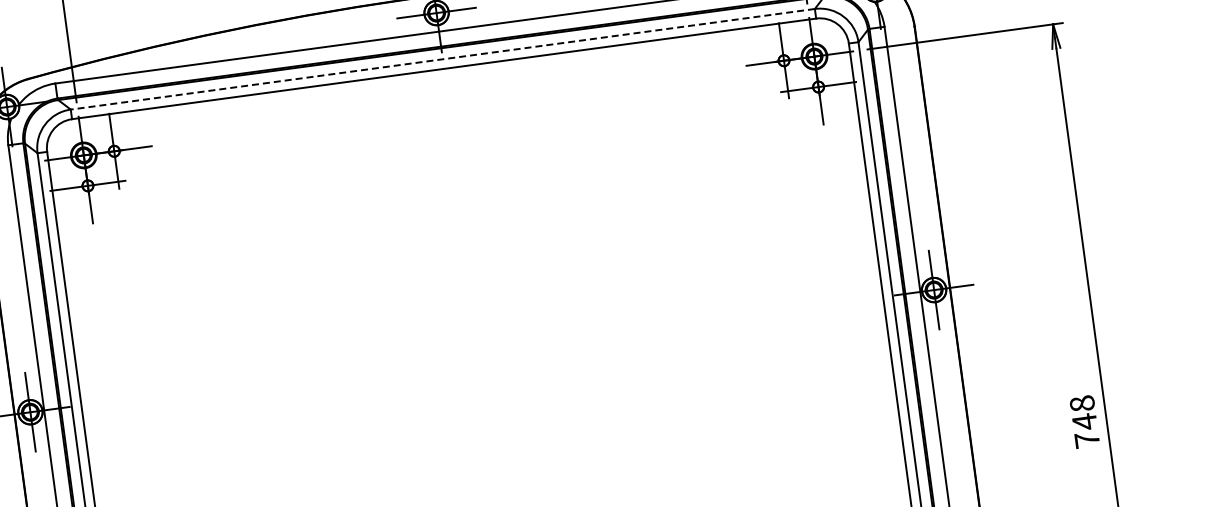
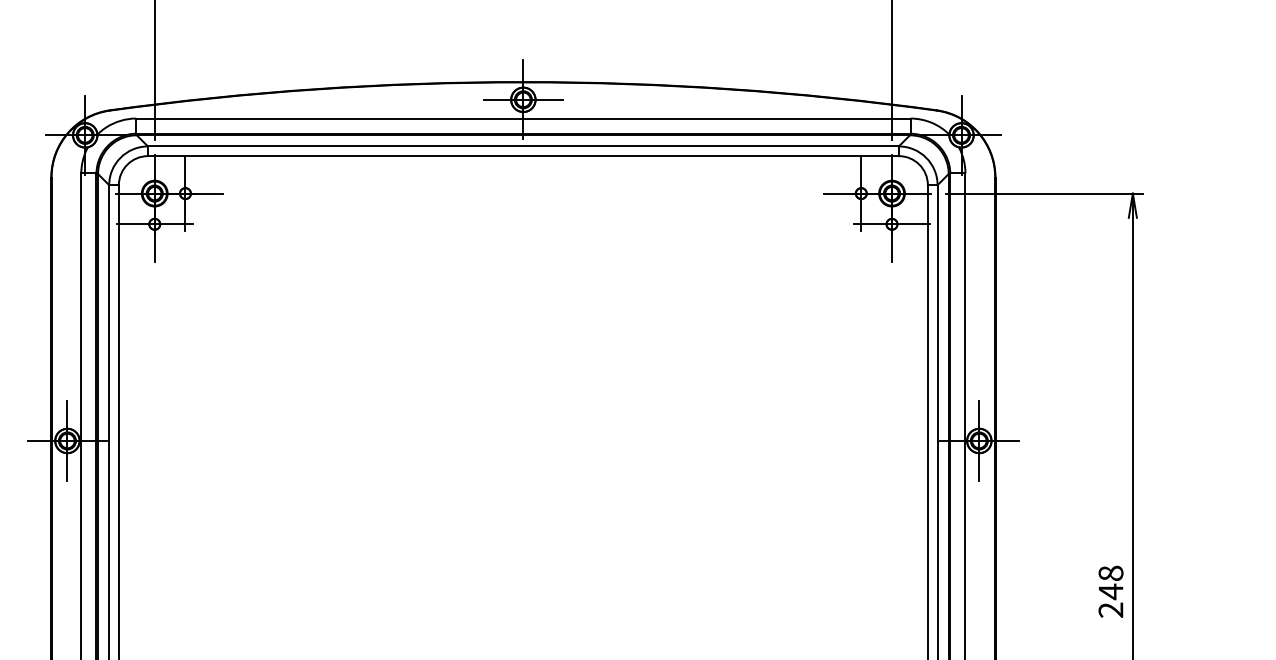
line: (441, 59) -> (522, 146), dashed -> solid
text: (1086, 439) -> (1110, 609), 748 -> 248

